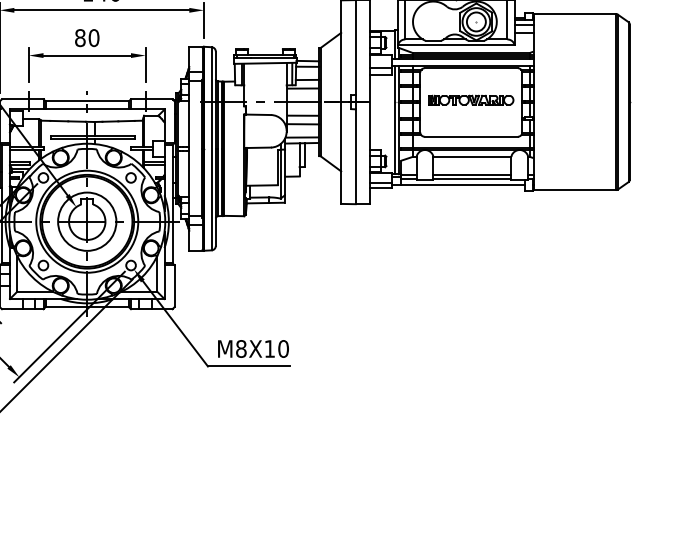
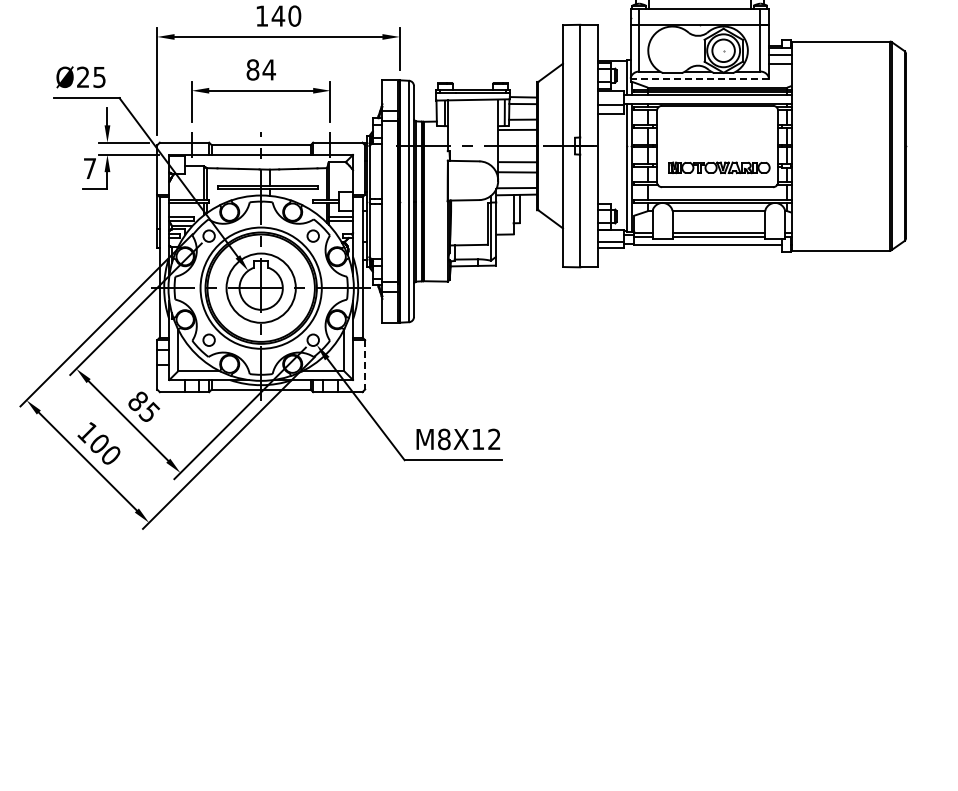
text: (93, 37) -> (268, 69), 80 -> 84
line: (456, 45) -> (699, 78), solid -> dashed
part: (471, 99) -> (719, 167), moved
line: (175, 285) -> (365, 364), solid -> dashed
text: (283, 349) -> (494, 439), M8X10 -> M8X12

